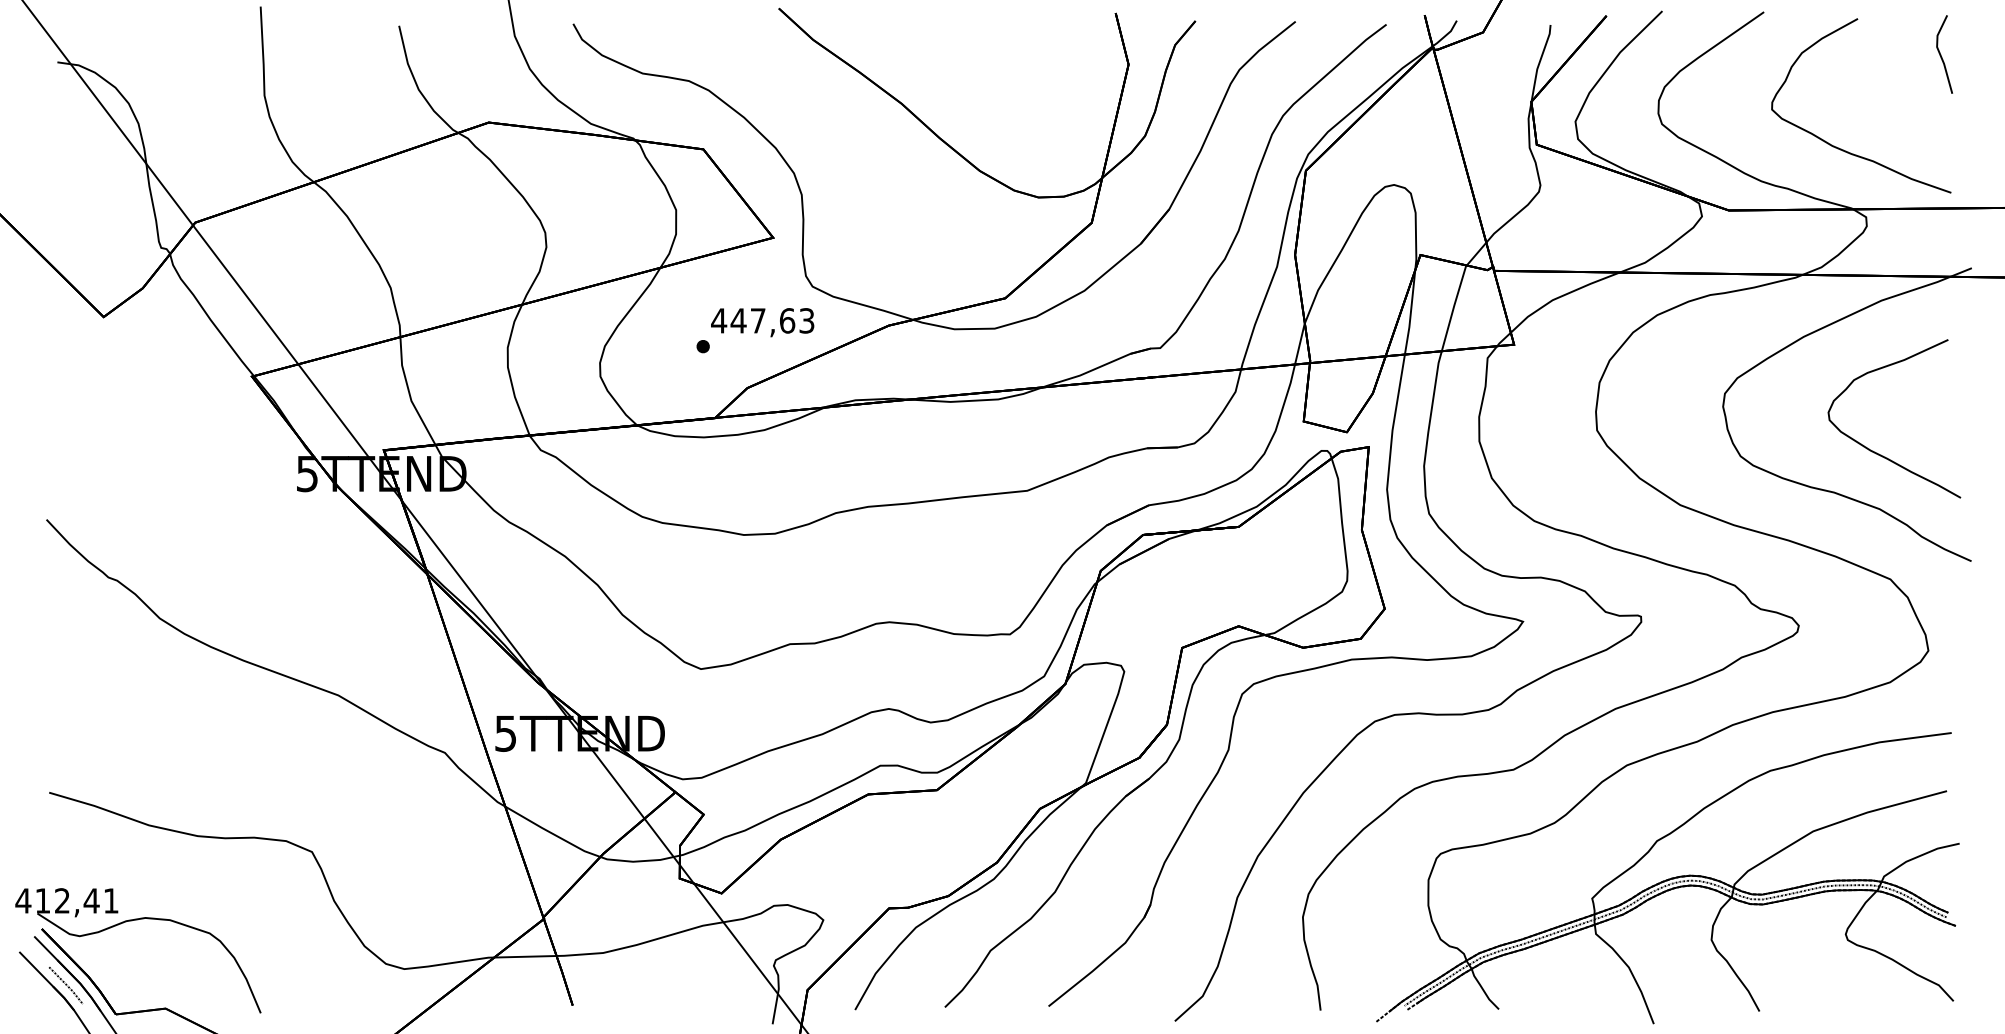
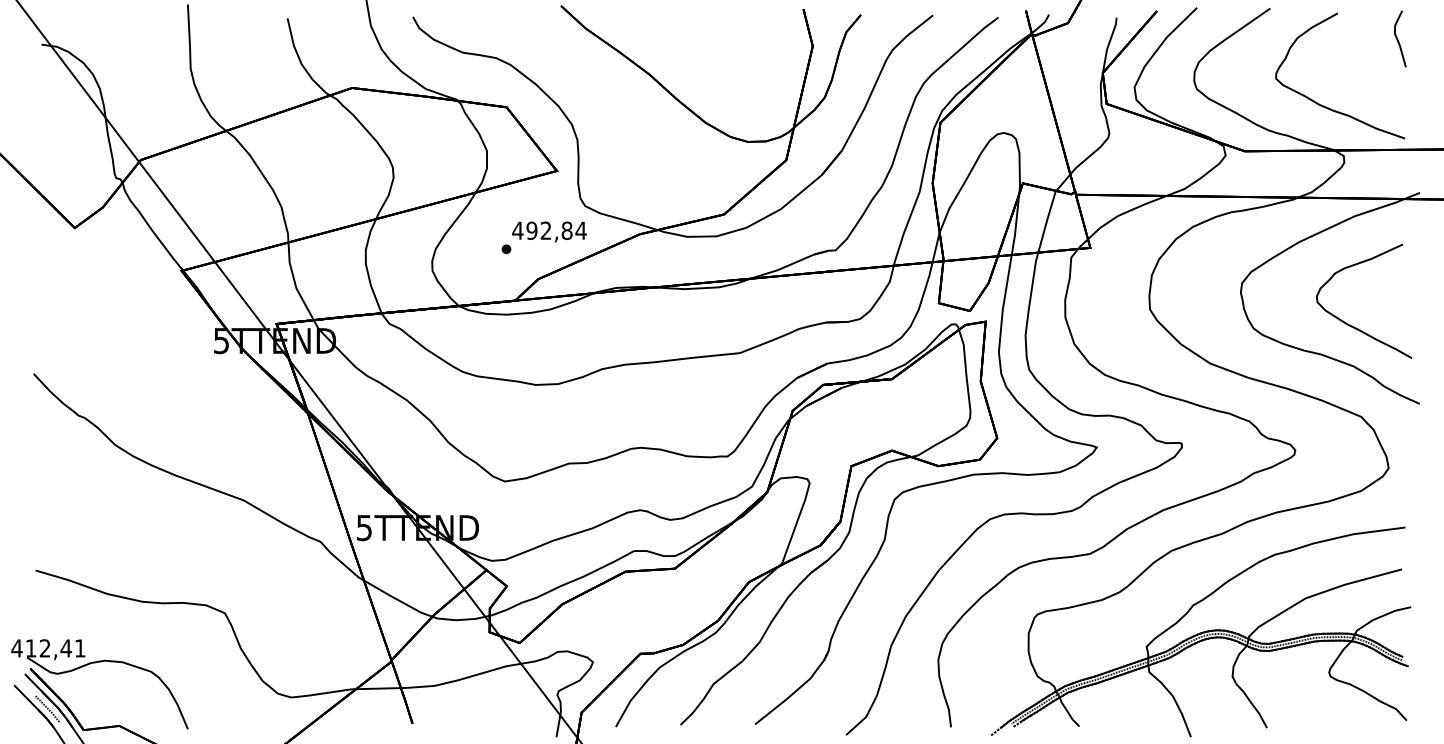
text: (772, 320) -> (556, 230), 447,63 -> 492,84

